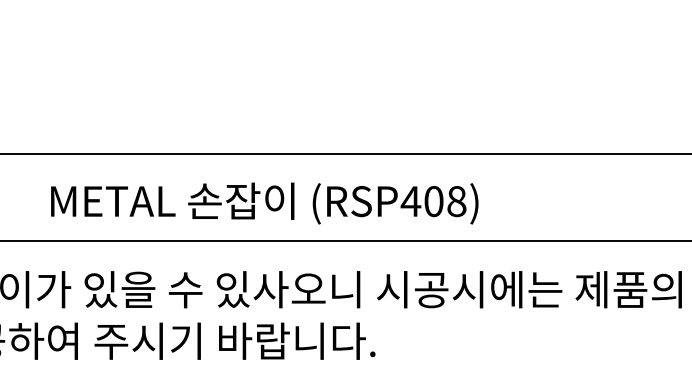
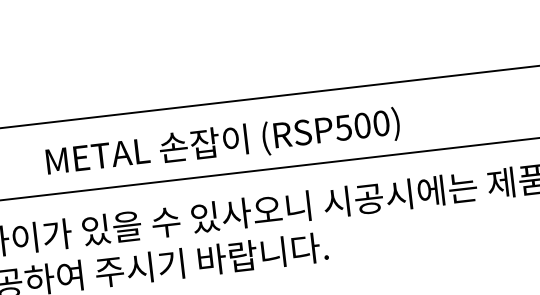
text: (433, 201) -> (362, 125), (RSP408) -> (RSP500)

